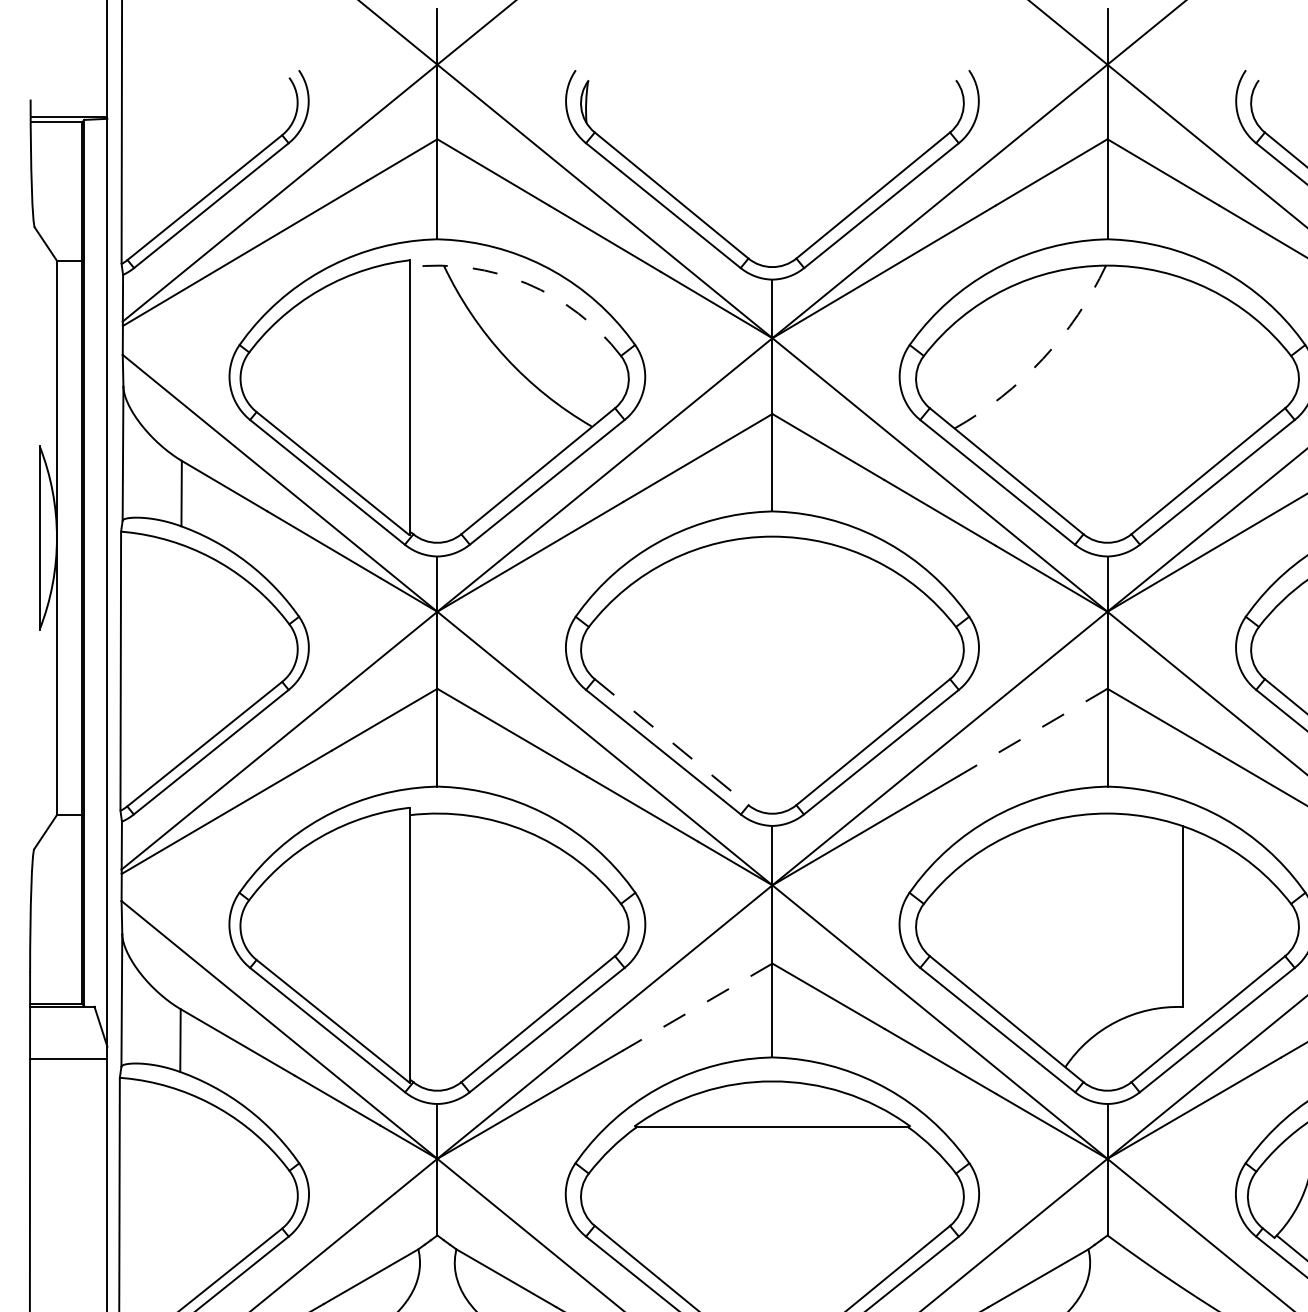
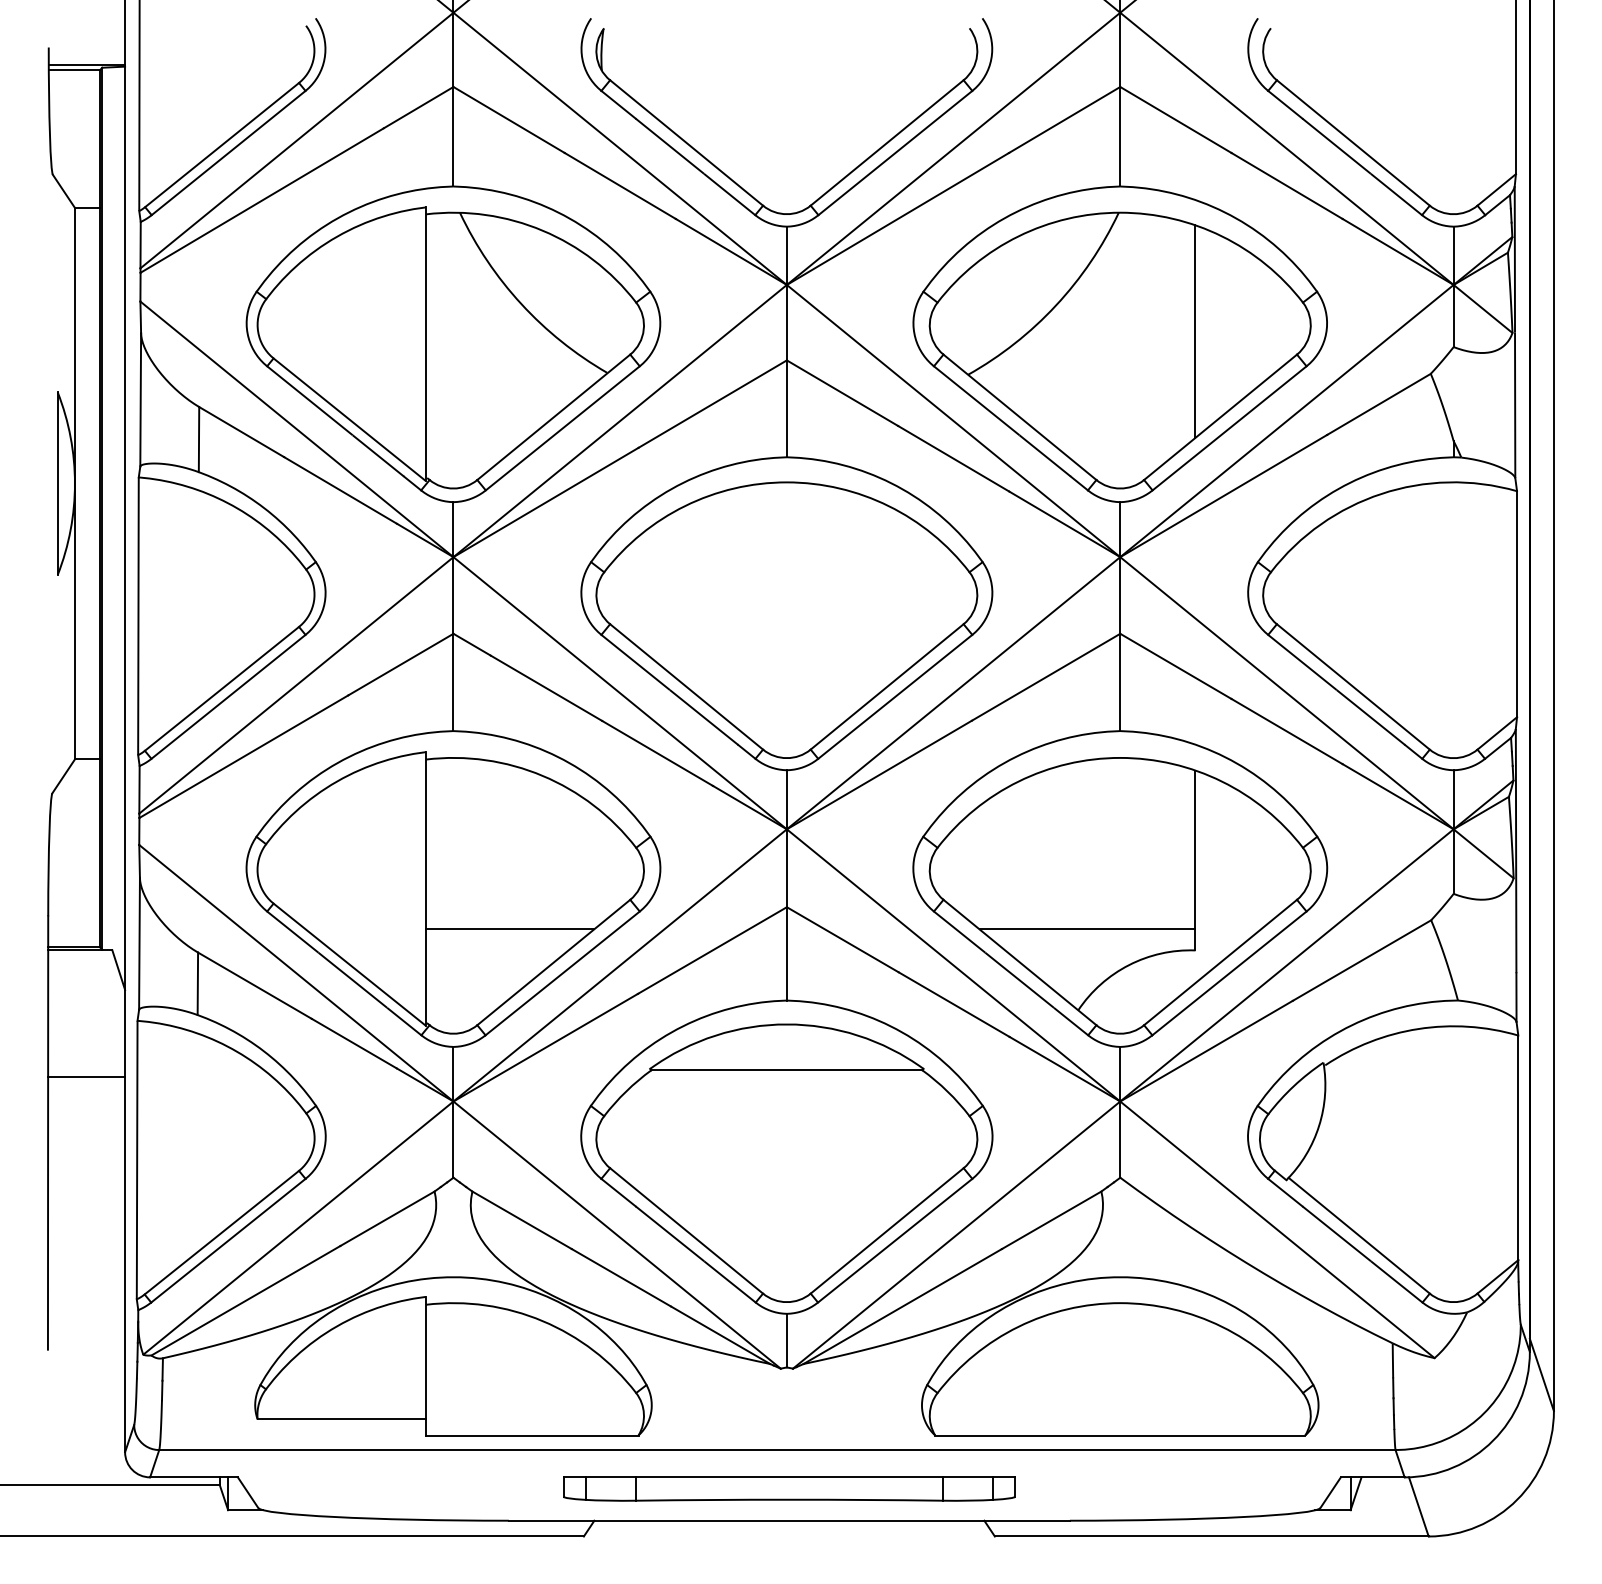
arc: (526, 283) -> (542, 230), dashed -> solid
arc: (1043, 358) -> (1056, 305), dashed -> solid
line: (1183, 385) -> (1195, 331), added
line: (1033, 732) -> (1046, 677), dashed -> solid
line: (671, 741) -> (686, 686), dashed -> solid
line: (493, 985) -> (509, 929), added
line: (1074, 985) -> (1087, 929), added
line: (696, 1007) -> (711, 950), dashed -> solid
line: (68, 1059) -> (86, 1077), moved

